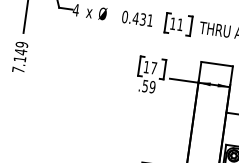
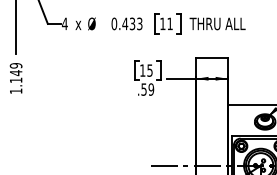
text: (150, 20) -> (139, 23), 0.431 -> 0.433
text: (153, 68) -> (149, 70), 17 -> 15
text: (18, 69) -> (16, 90), 7.149 -> 1.149

